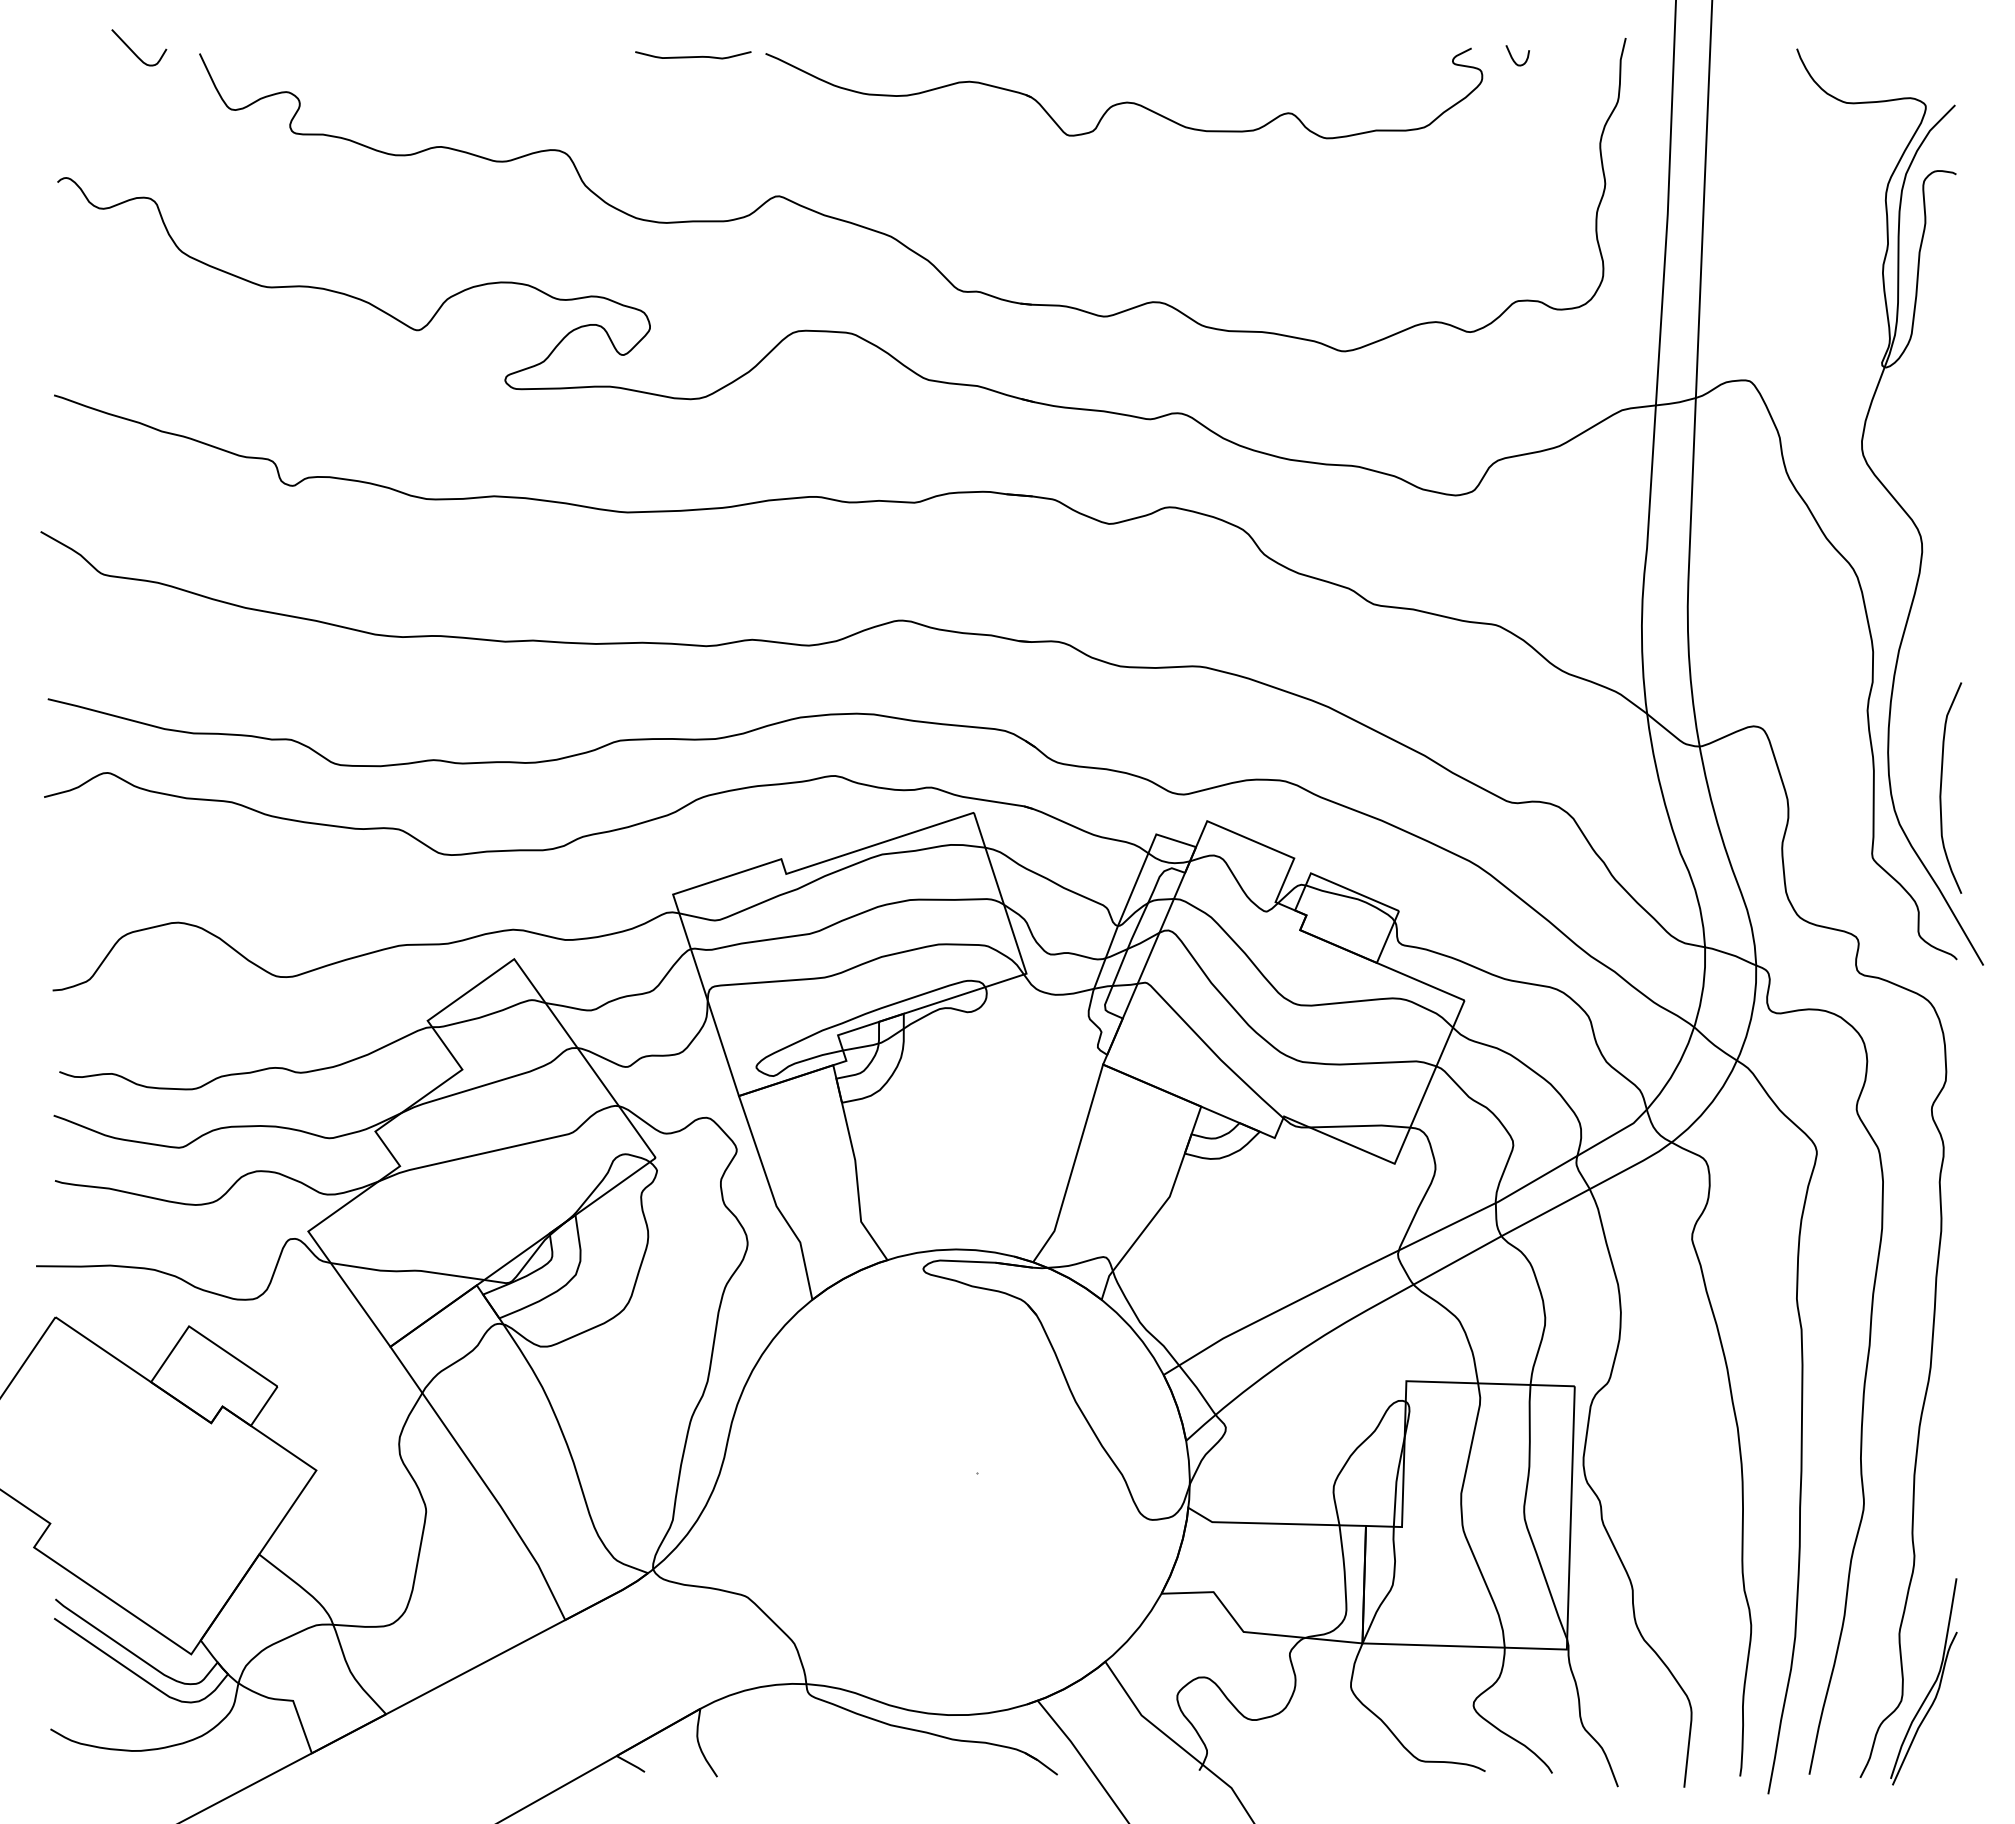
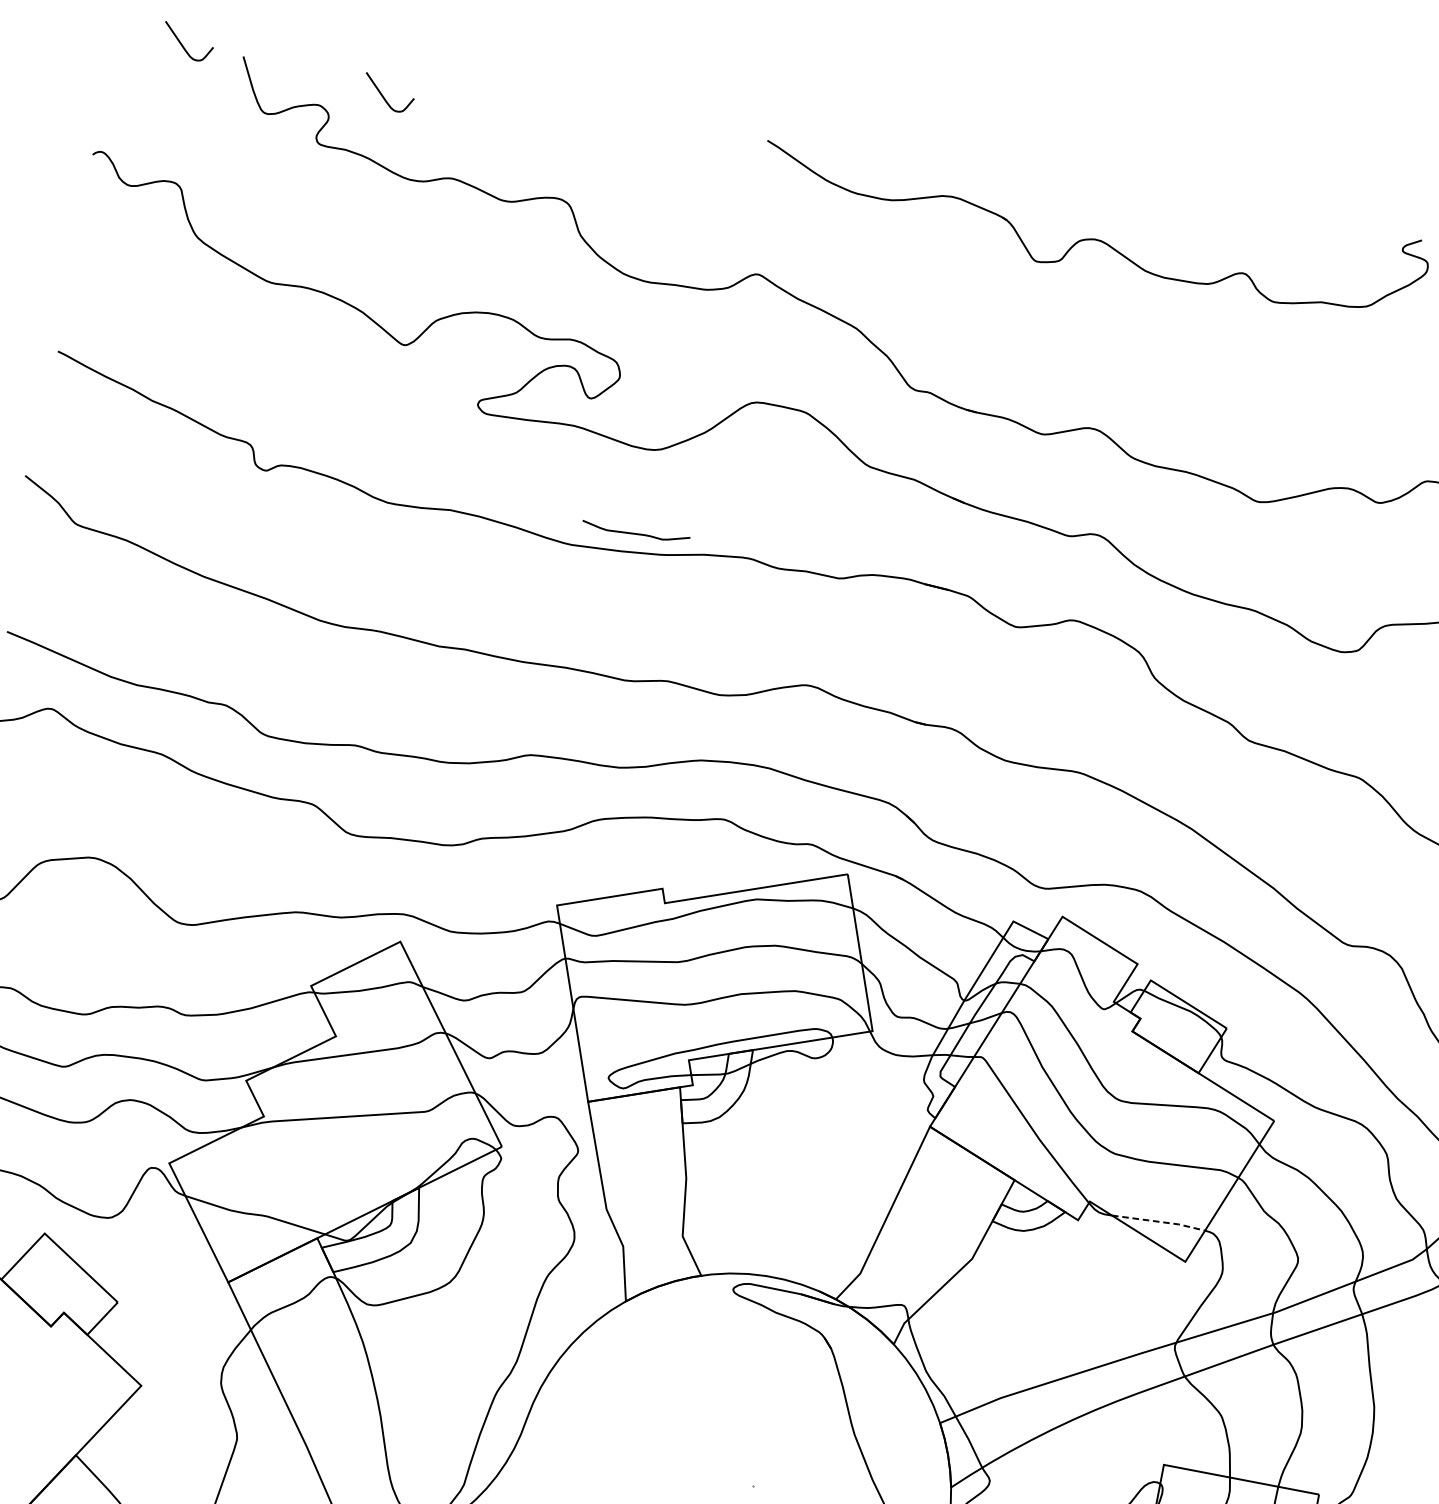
curve: (693, 56) -> (636, 533), moved
curve: (354, 72) -> (383, 97), added
line: (1360, 1126) -> (1159, 1222), solid -> dashed

